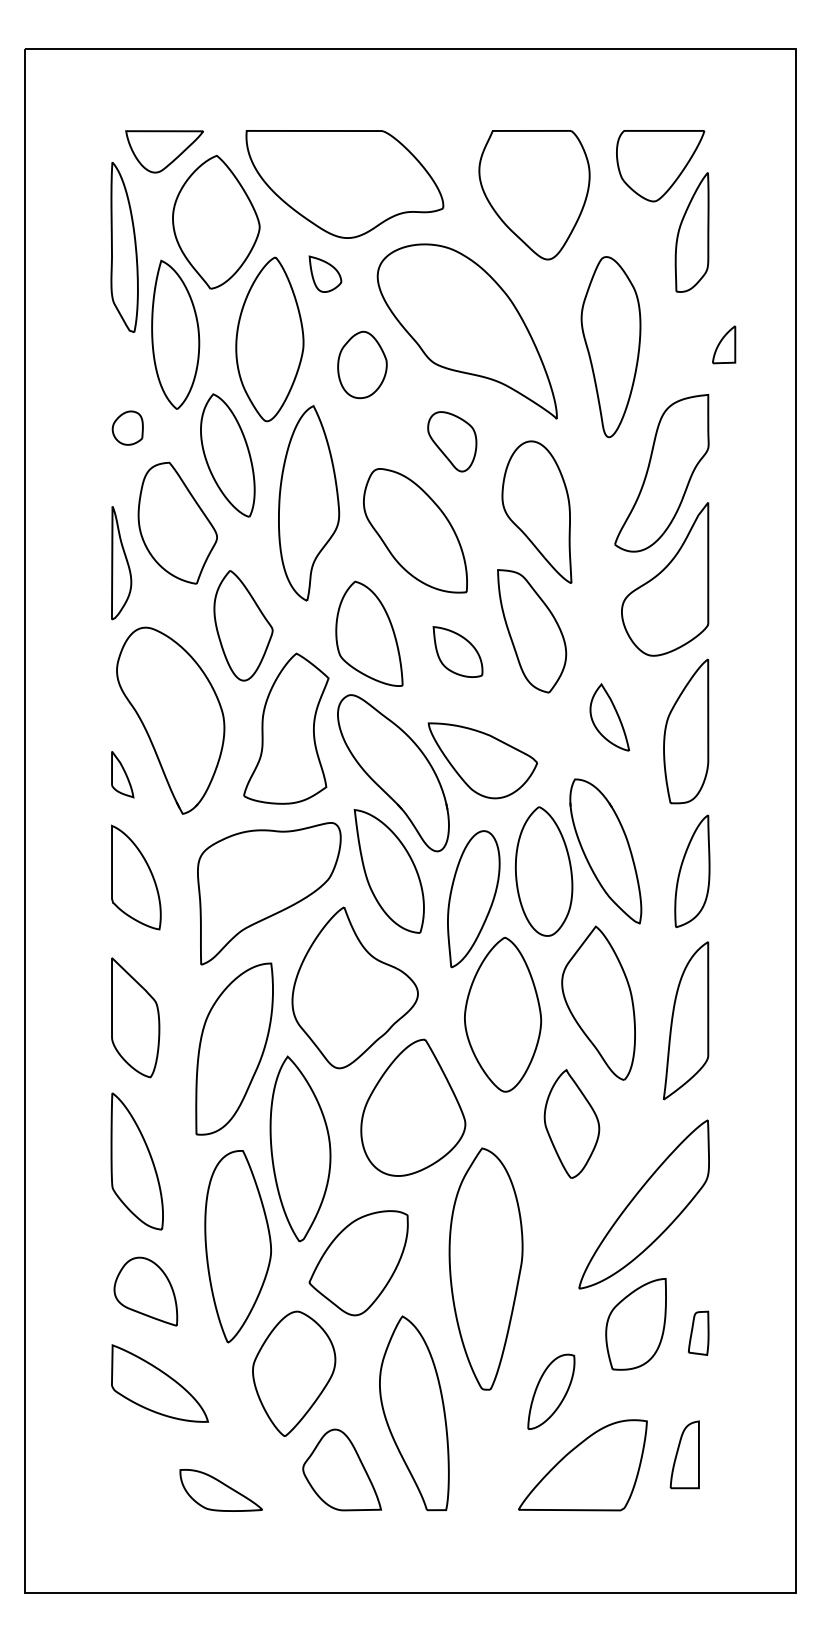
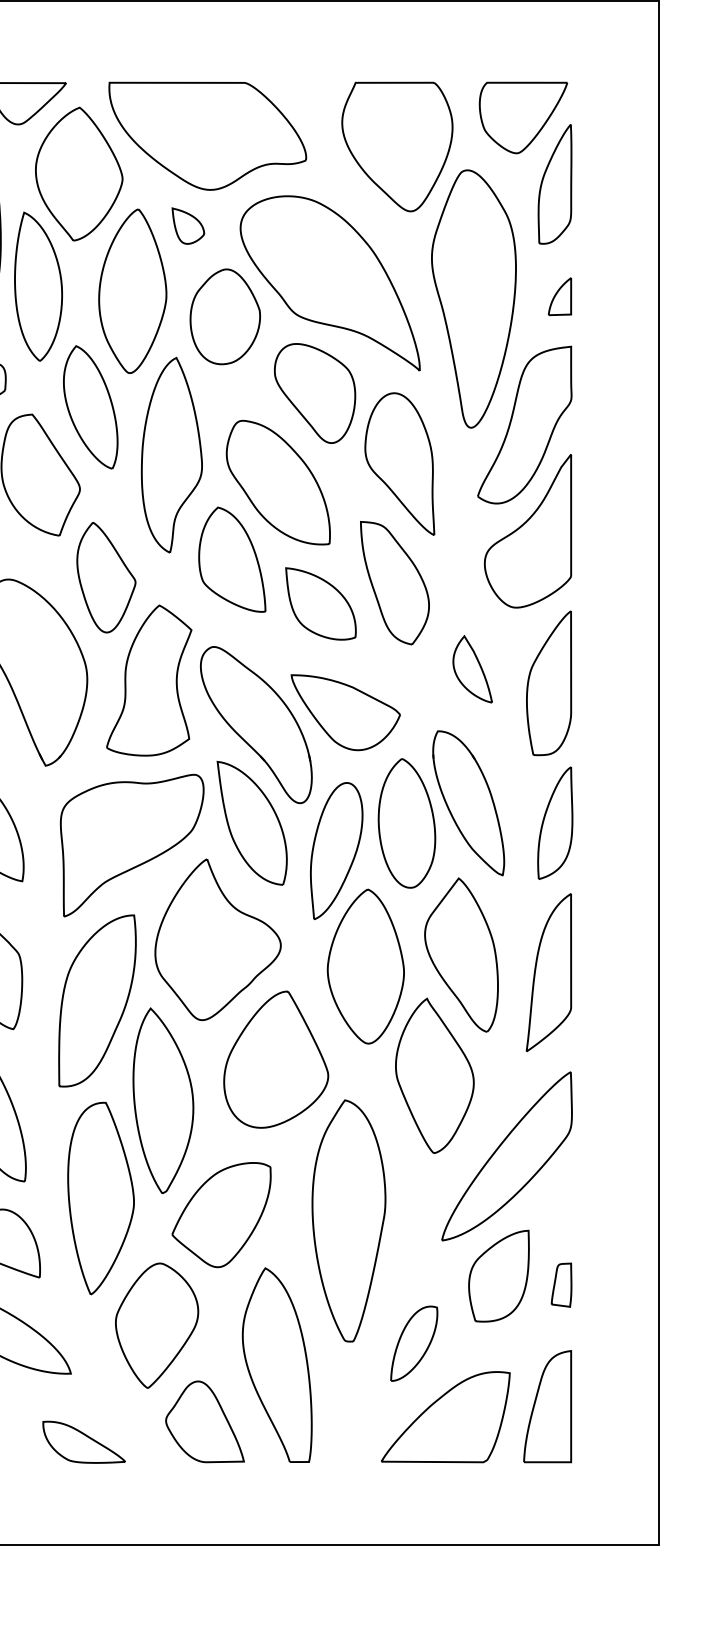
part: (724, 344) -> (560, 296), moved
part: (610, 346) -> (473, 298), size x1.43
part: (362, 364) -> (225, 316), size x1.43
part: (452, 441) -> (315, 393), size x1.67
part: (369, 633) -> (232, 559), moved
part: (457, 651) -> (320, 603), size x1.43
part: (571, 1123) -> (434, 1075), size x1.43
part: (684, 1454) -> (547, 1406), size x1.67

